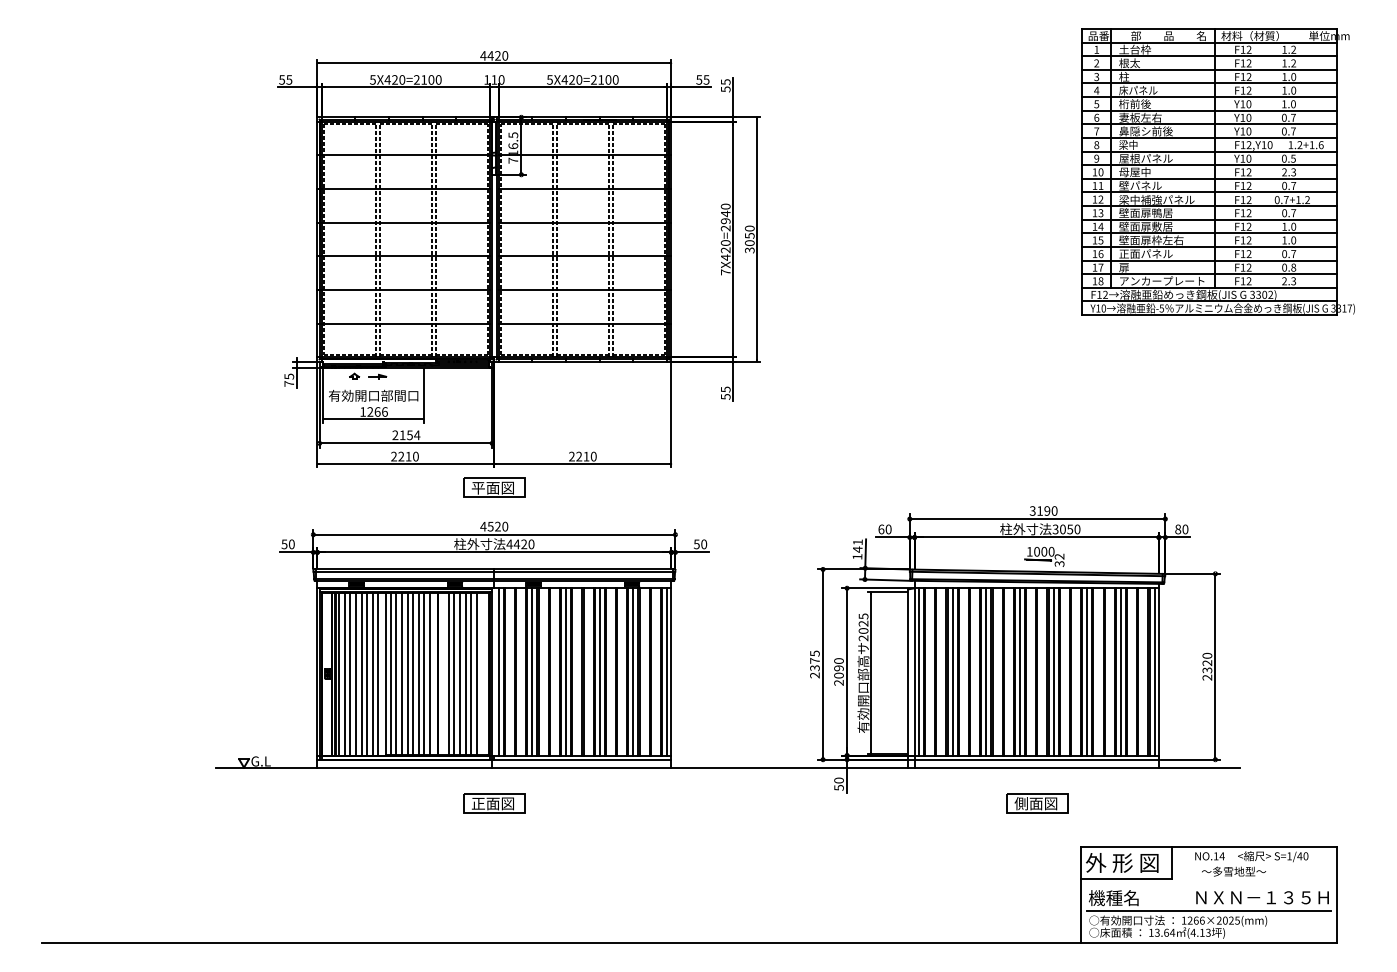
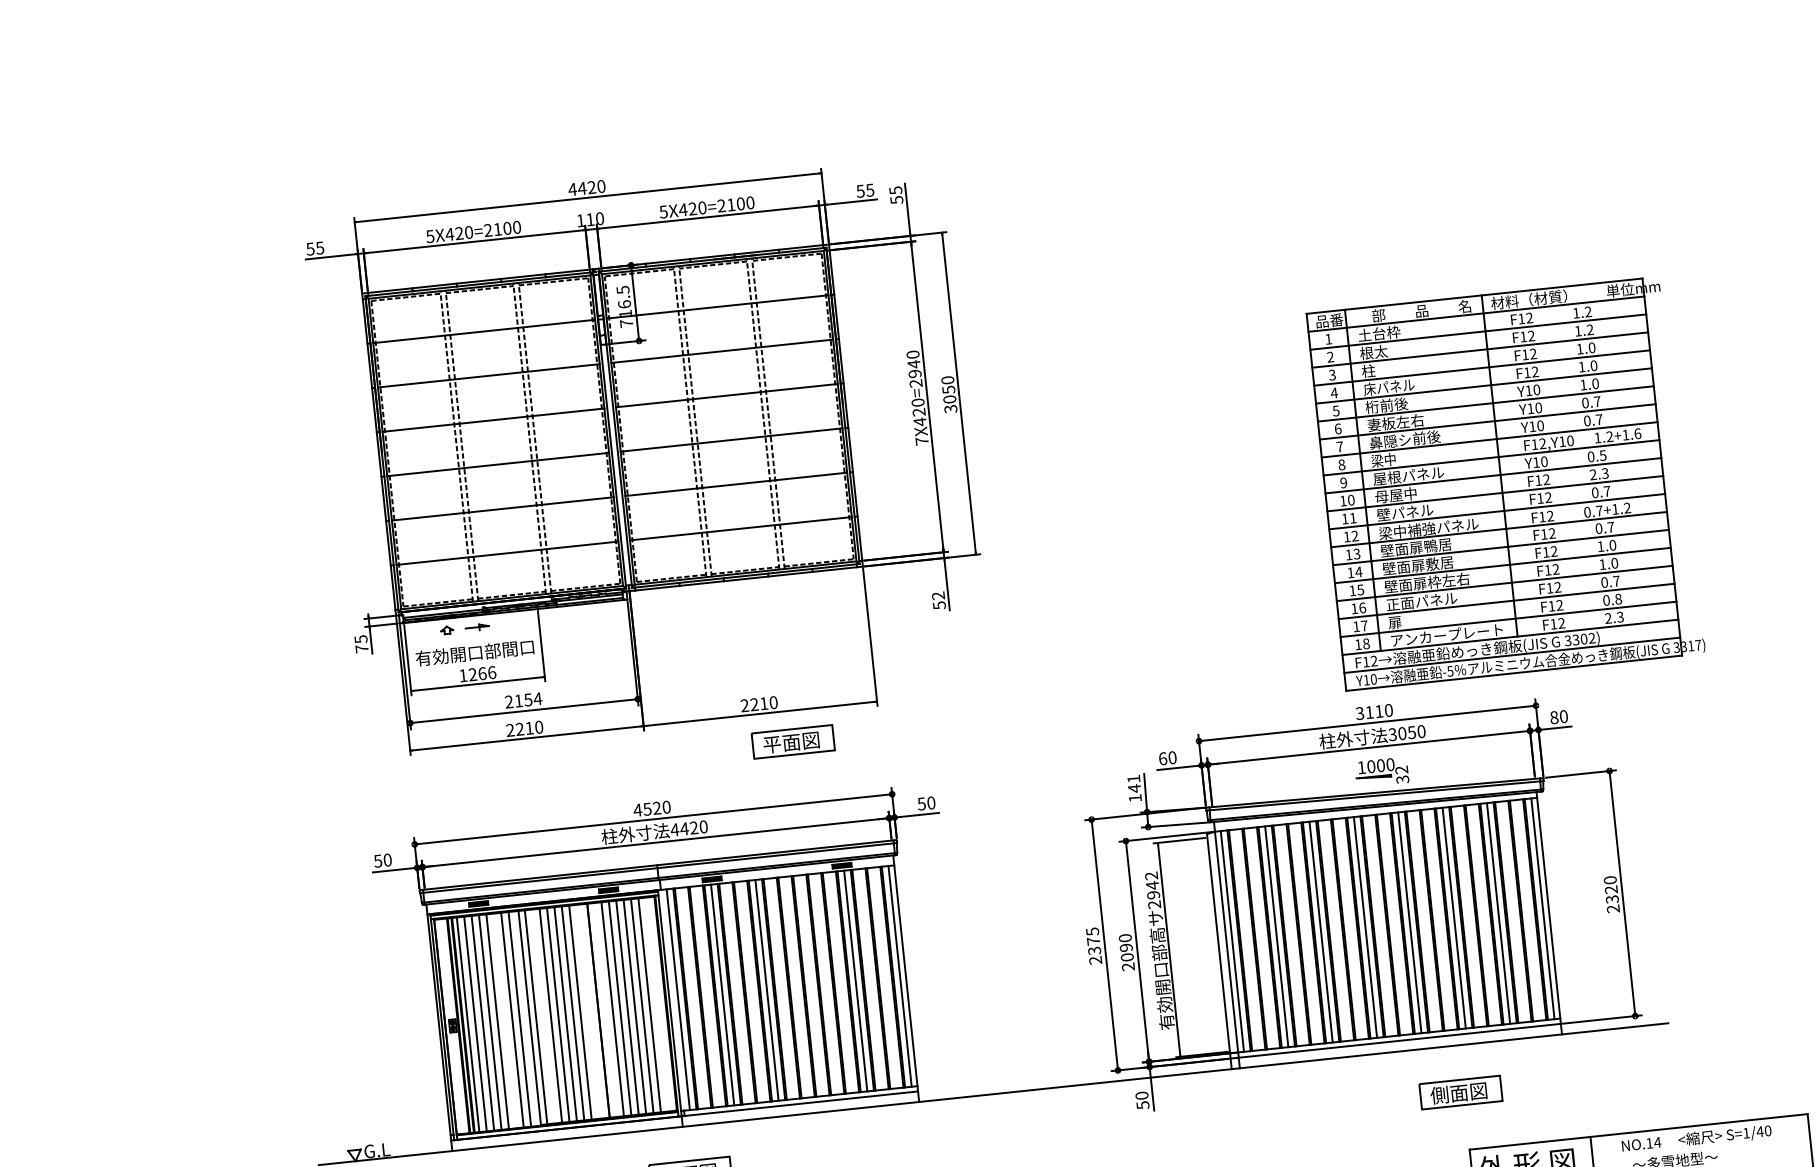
part: (1217, 171) -> (1504, 482), moved
text: (725, 389) -> (938, 595), 55 -> 52
part: (494, 487) -> (793, 741), moved
text: (1047, 510) -> (1379, 710), 3190 -> 3110
text: (863, 623) -> (1152, 885), 2025 -> 2942
line: (599, 671) -> (810, 985), removed
line: (367, 673) -> (505, 1019), removed
line: (396, 673) -> (543, 1015), removed
line: (430, 673) -> (588, 1011), removed
part: (1037, 803) -> (1460, 1092), moved

